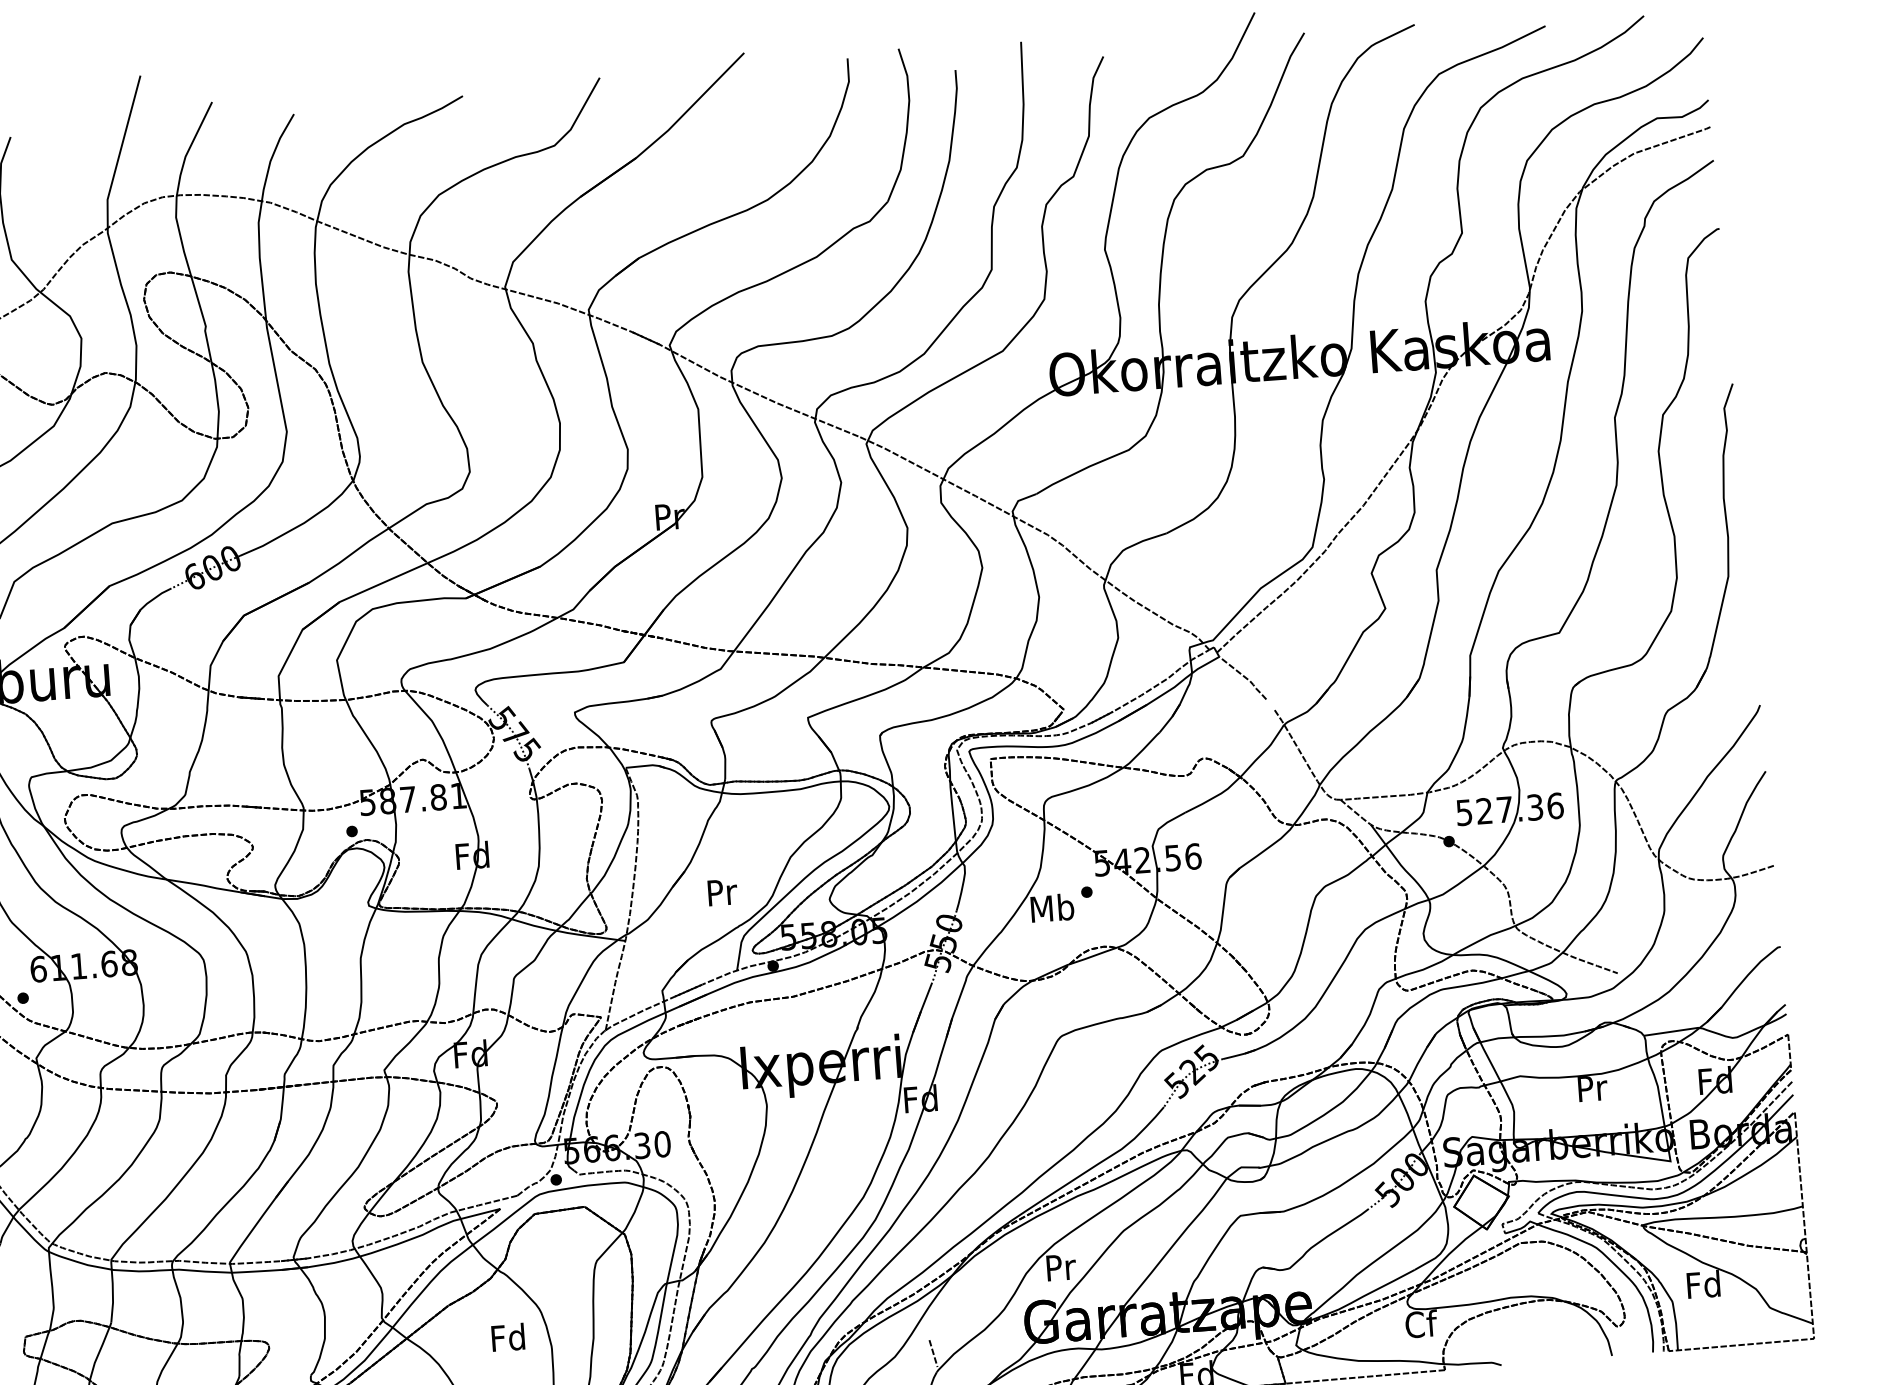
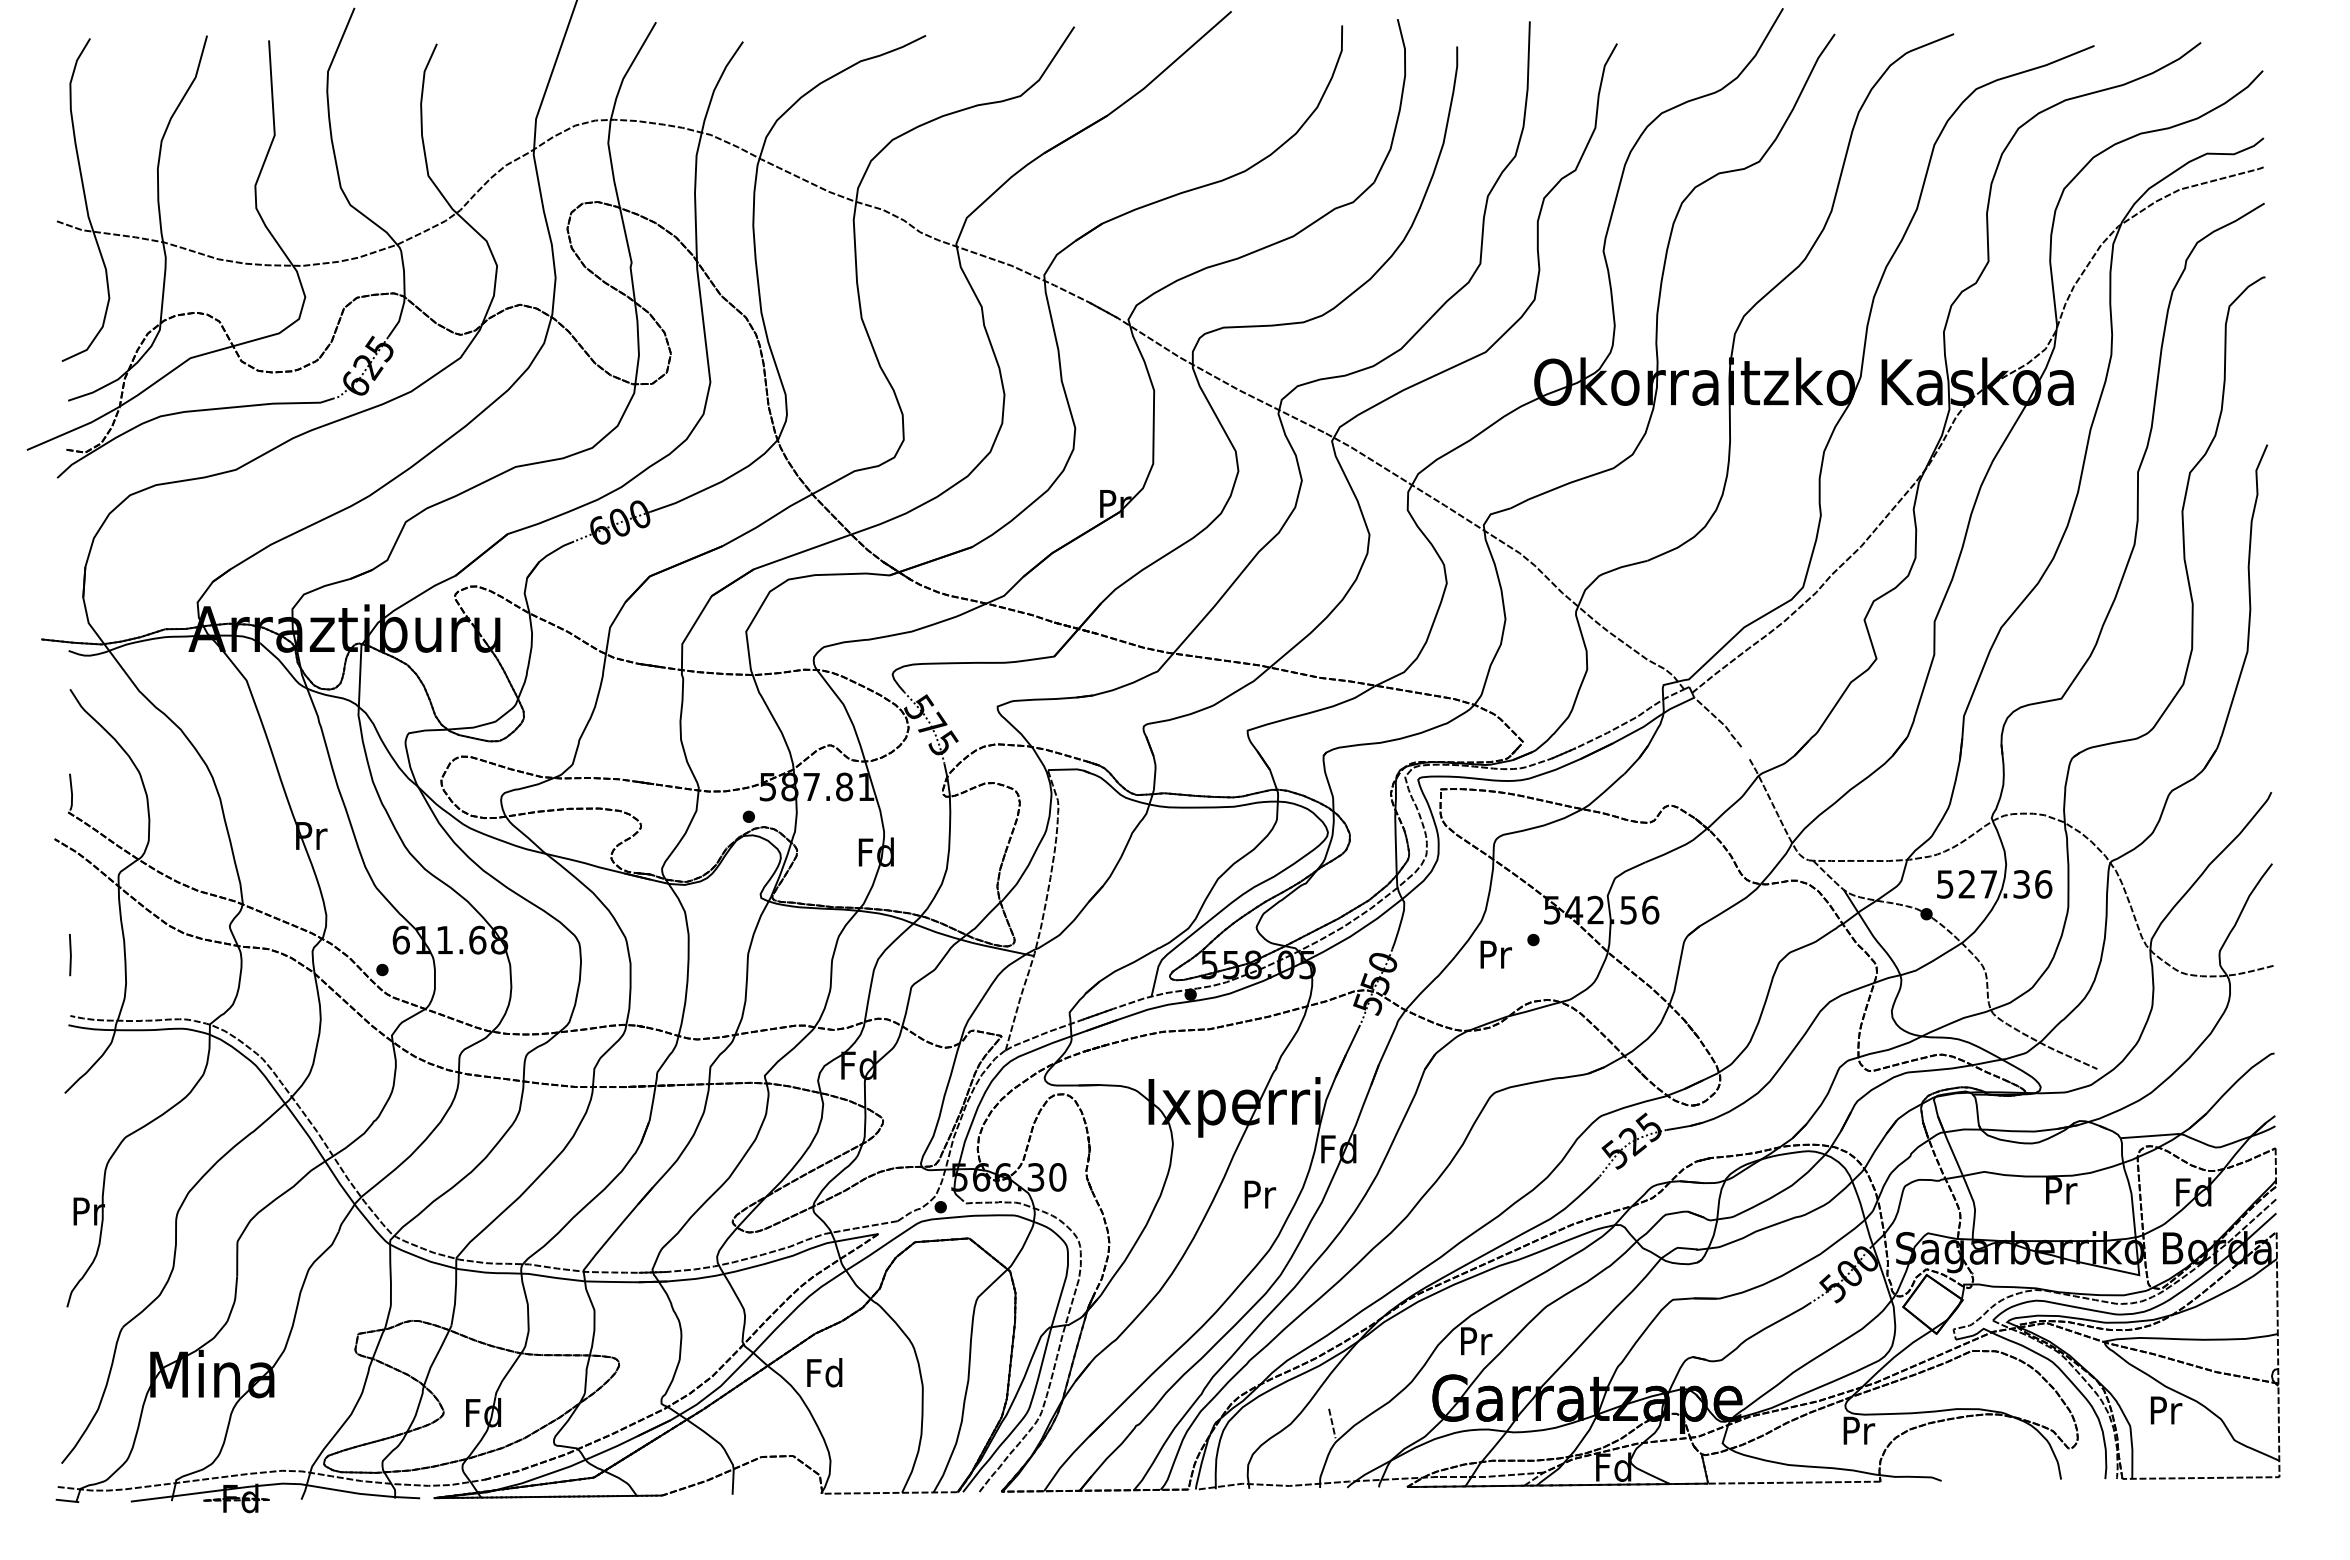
text: (722, 892) -> (1260, 1194), moved
text: (1052, 908) -> (1495, 954), Mb -> Pr
text: (1703, 1283) -> (2164, 1409), Fd -> Pr
text: (1421, 1324) -> (1858, 1430), Cf -> Pr
text: (507, 1337) -> (824, 1372), moved

